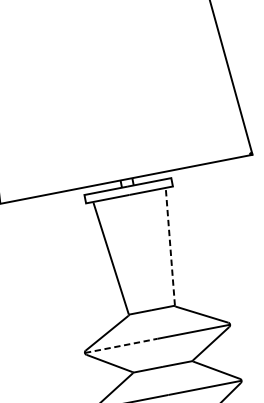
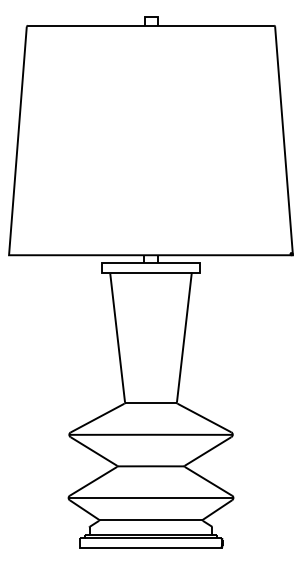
line: (170, 245) -> (184, 336), dashed -> solid
line: (121, 345) -> (110, 434), dashed -> solid

